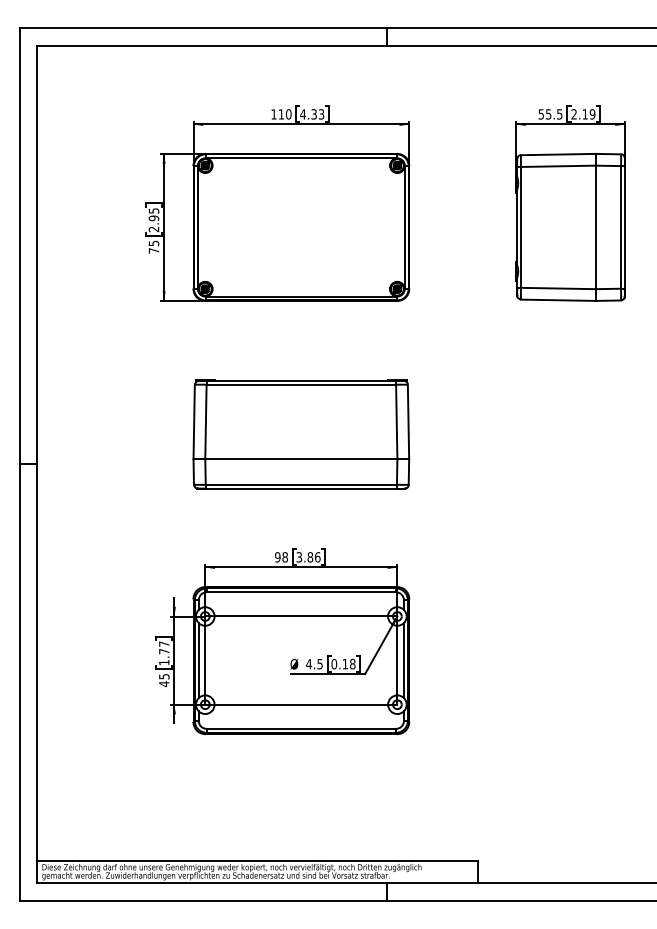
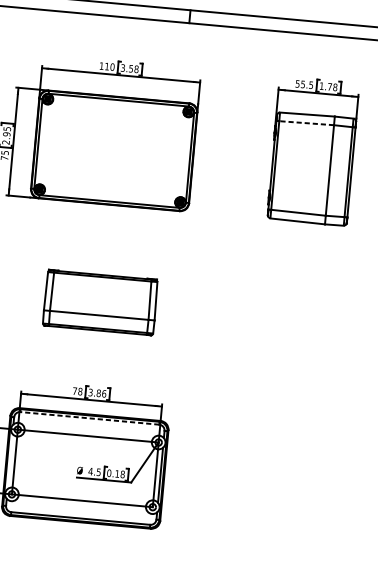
text: (312, 114) -> (129, 68), 4.33 -> 3.58
text: (583, 114) -> (328, 86), 2.19 -> 1.78
line: (557, 166) -> (306, 123), solid -> dashed
part: (301, 434) -> (100, 302), size x0.7
text: (277, 557) -> (74, 391), 98 -> 78
line: (301, 592) -> (89, 418), solid -> dashed
line: (198, 660) -> (9, 461), removed

